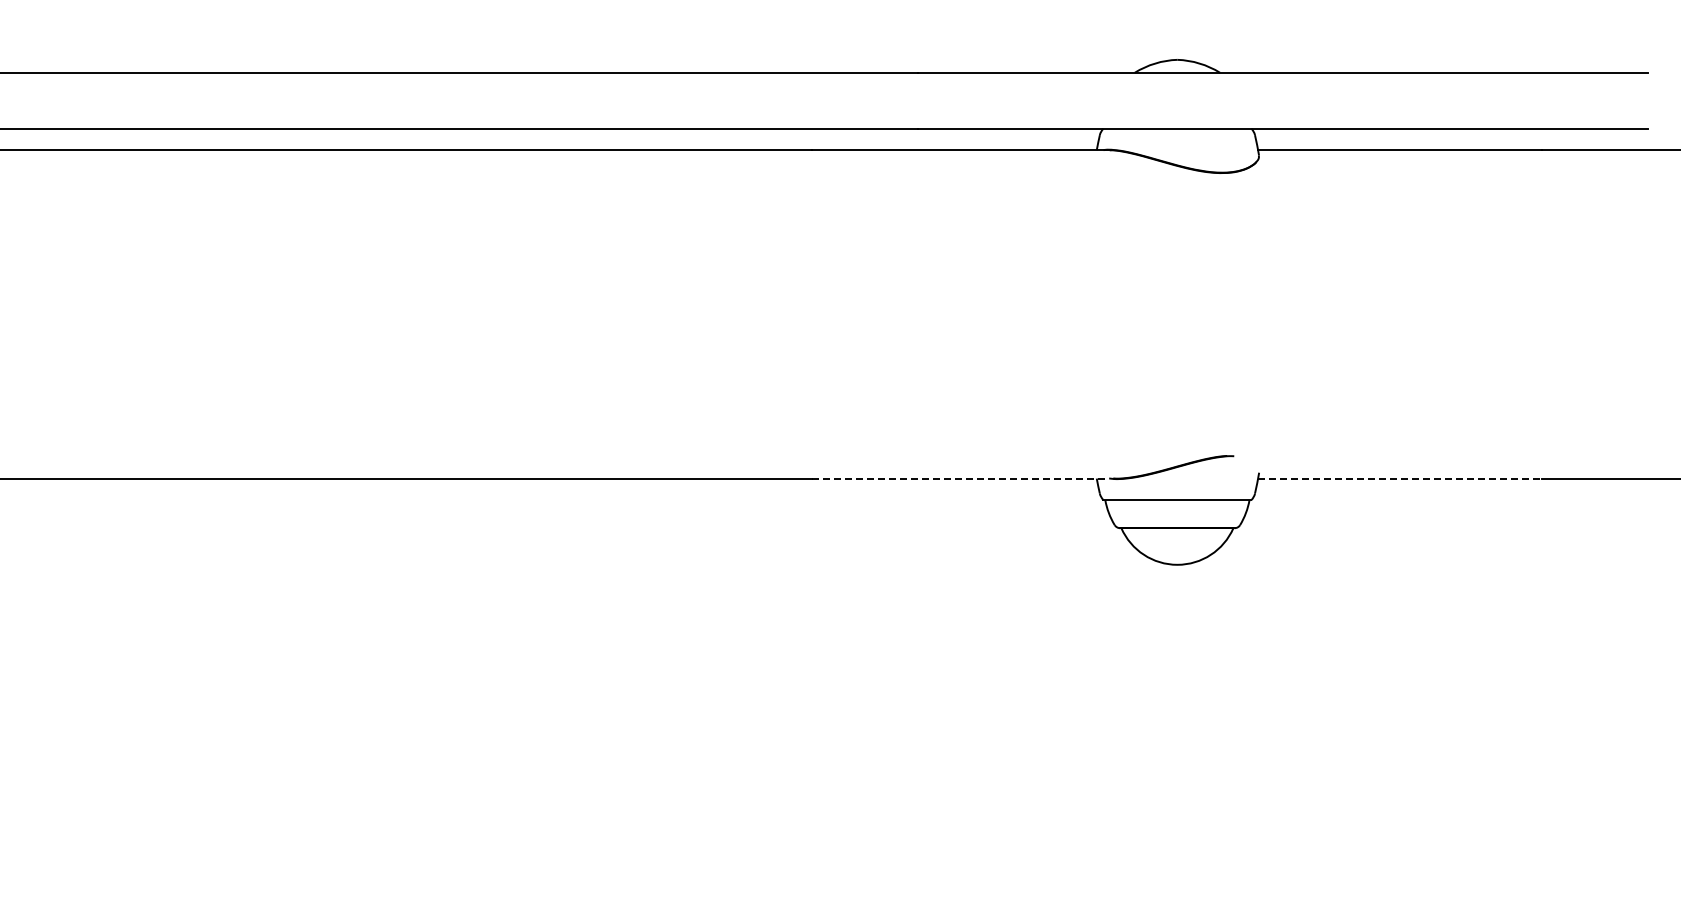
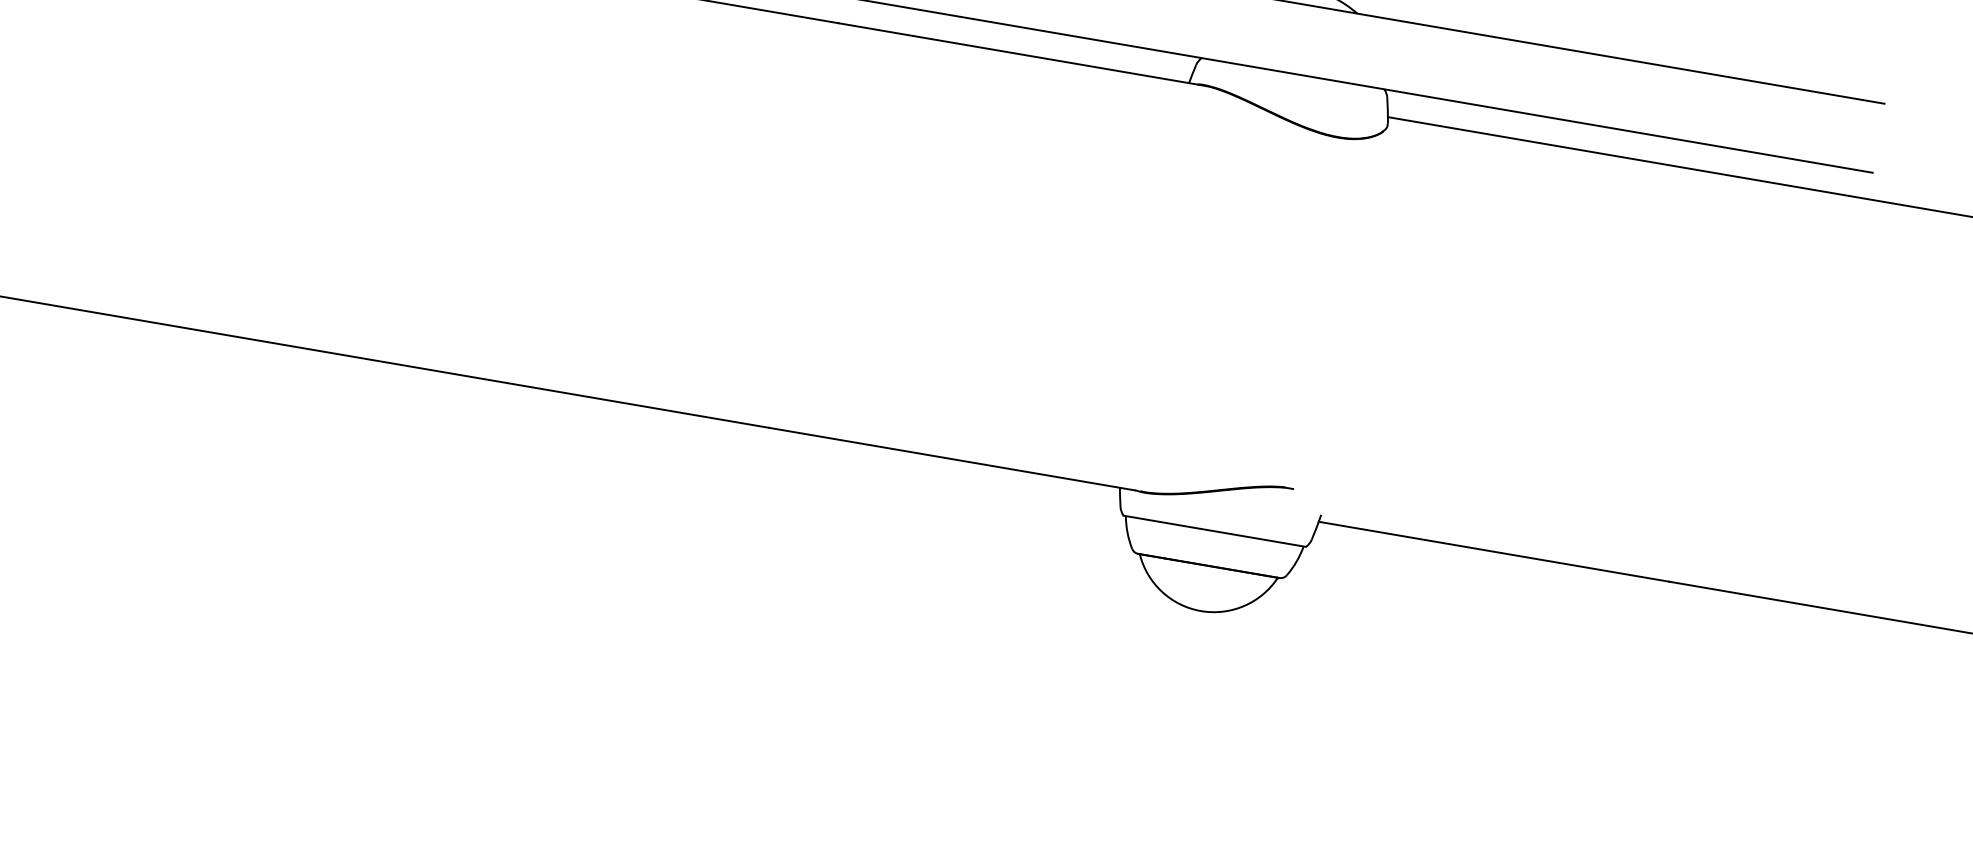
line: (961, 478) -> (953, 459), dashed -> solid
line: (1400, 478) -> (1494, 551), dashed -> solid

